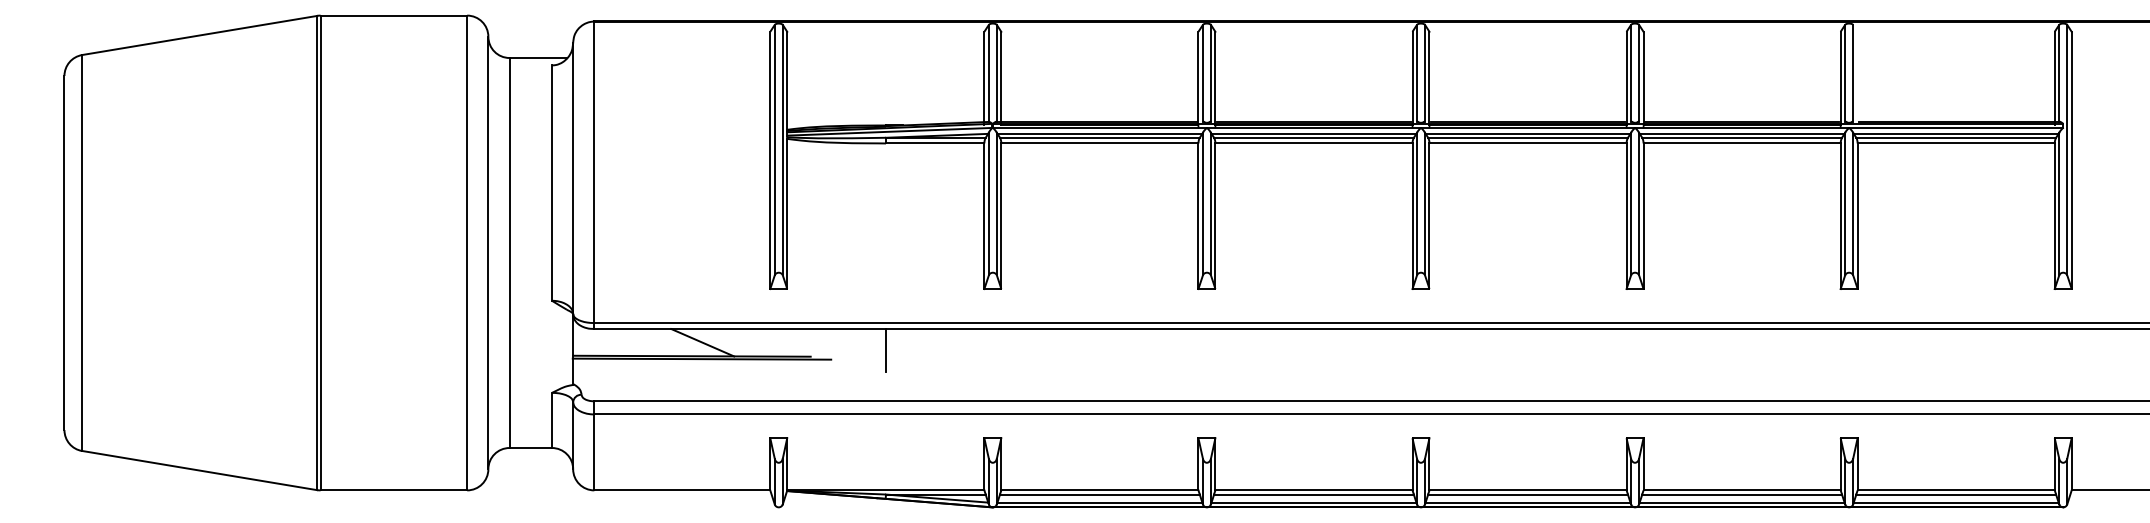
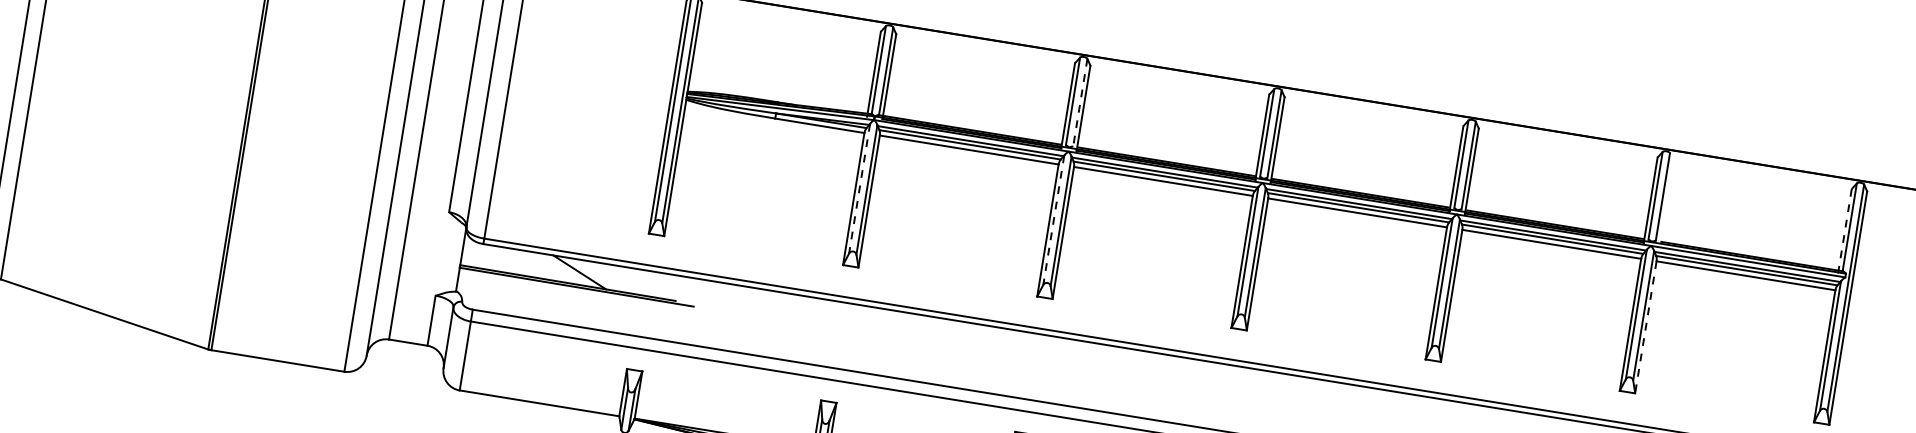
line: (1210, 73) -> (1079, 102), solid -> dashed
line: (2054, 78) -> (1844, 231), solid -> dashed
line: (988, 204) -> (859, 189), solid -> dashed
line: (1202, 204) -> (1053, 220), solid -> dashed
line: (1857, 216) -> (1645, 327), solid -> dashed
line: (886, 350) -> (745, 306), removed

